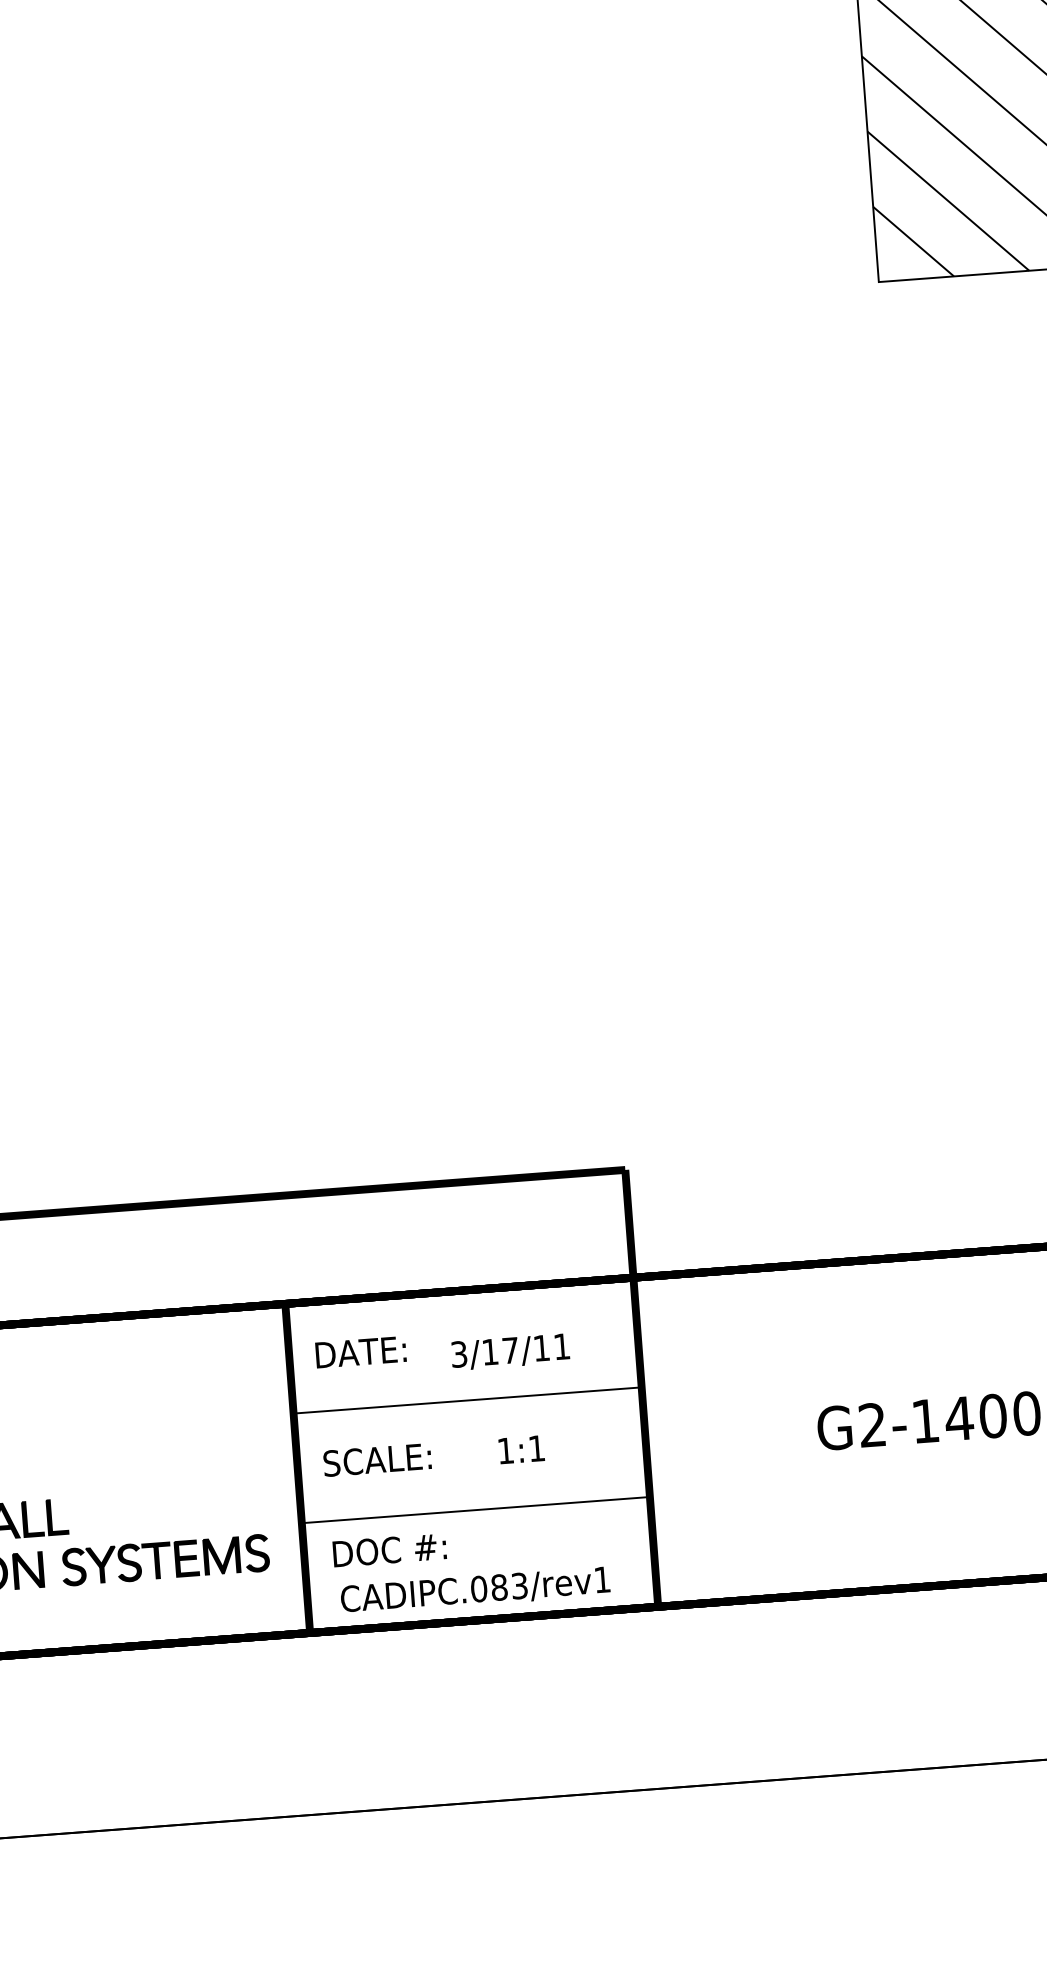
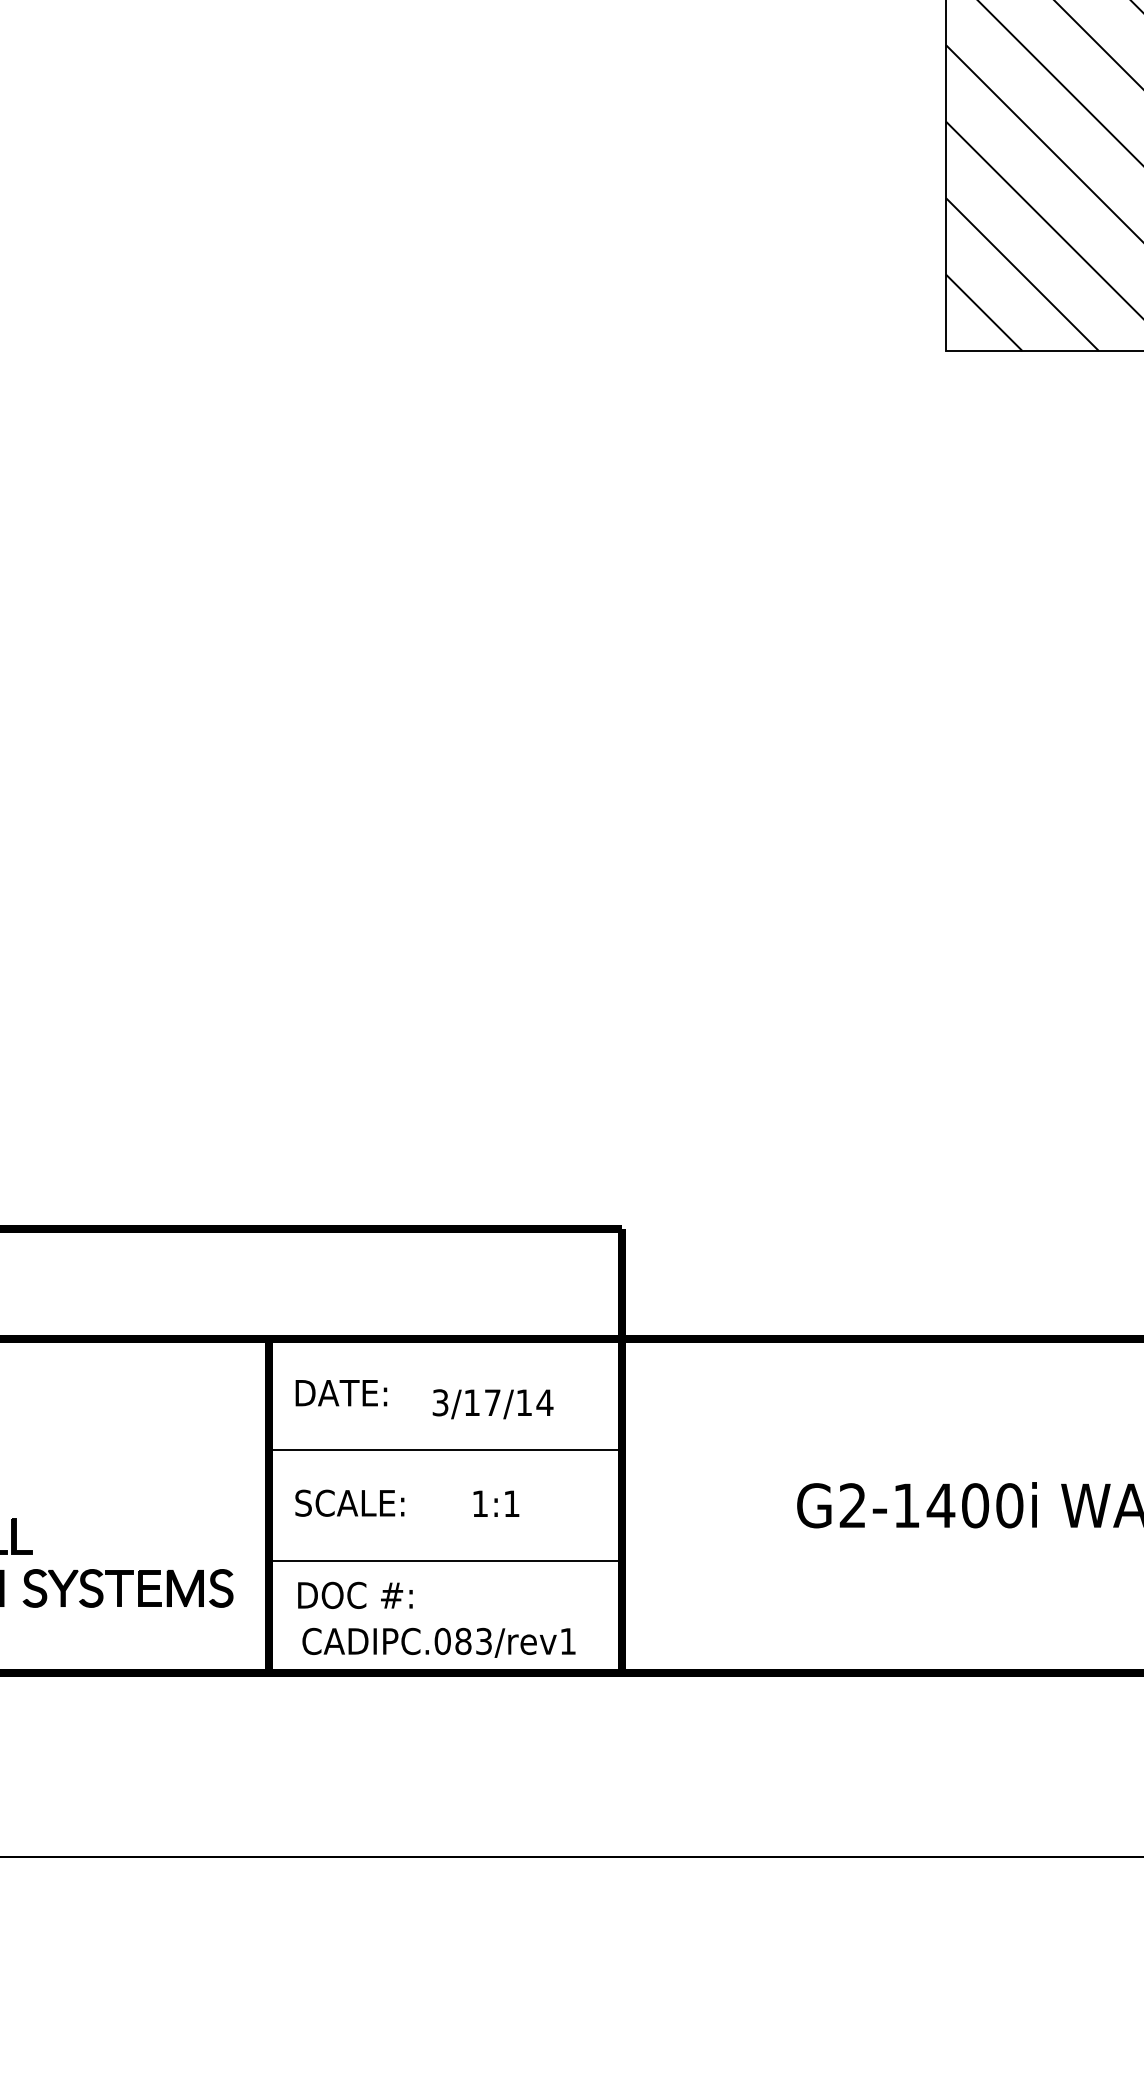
text: (561, 1346) -> (544, 1402), 3/17/11 -> 3/17/14

